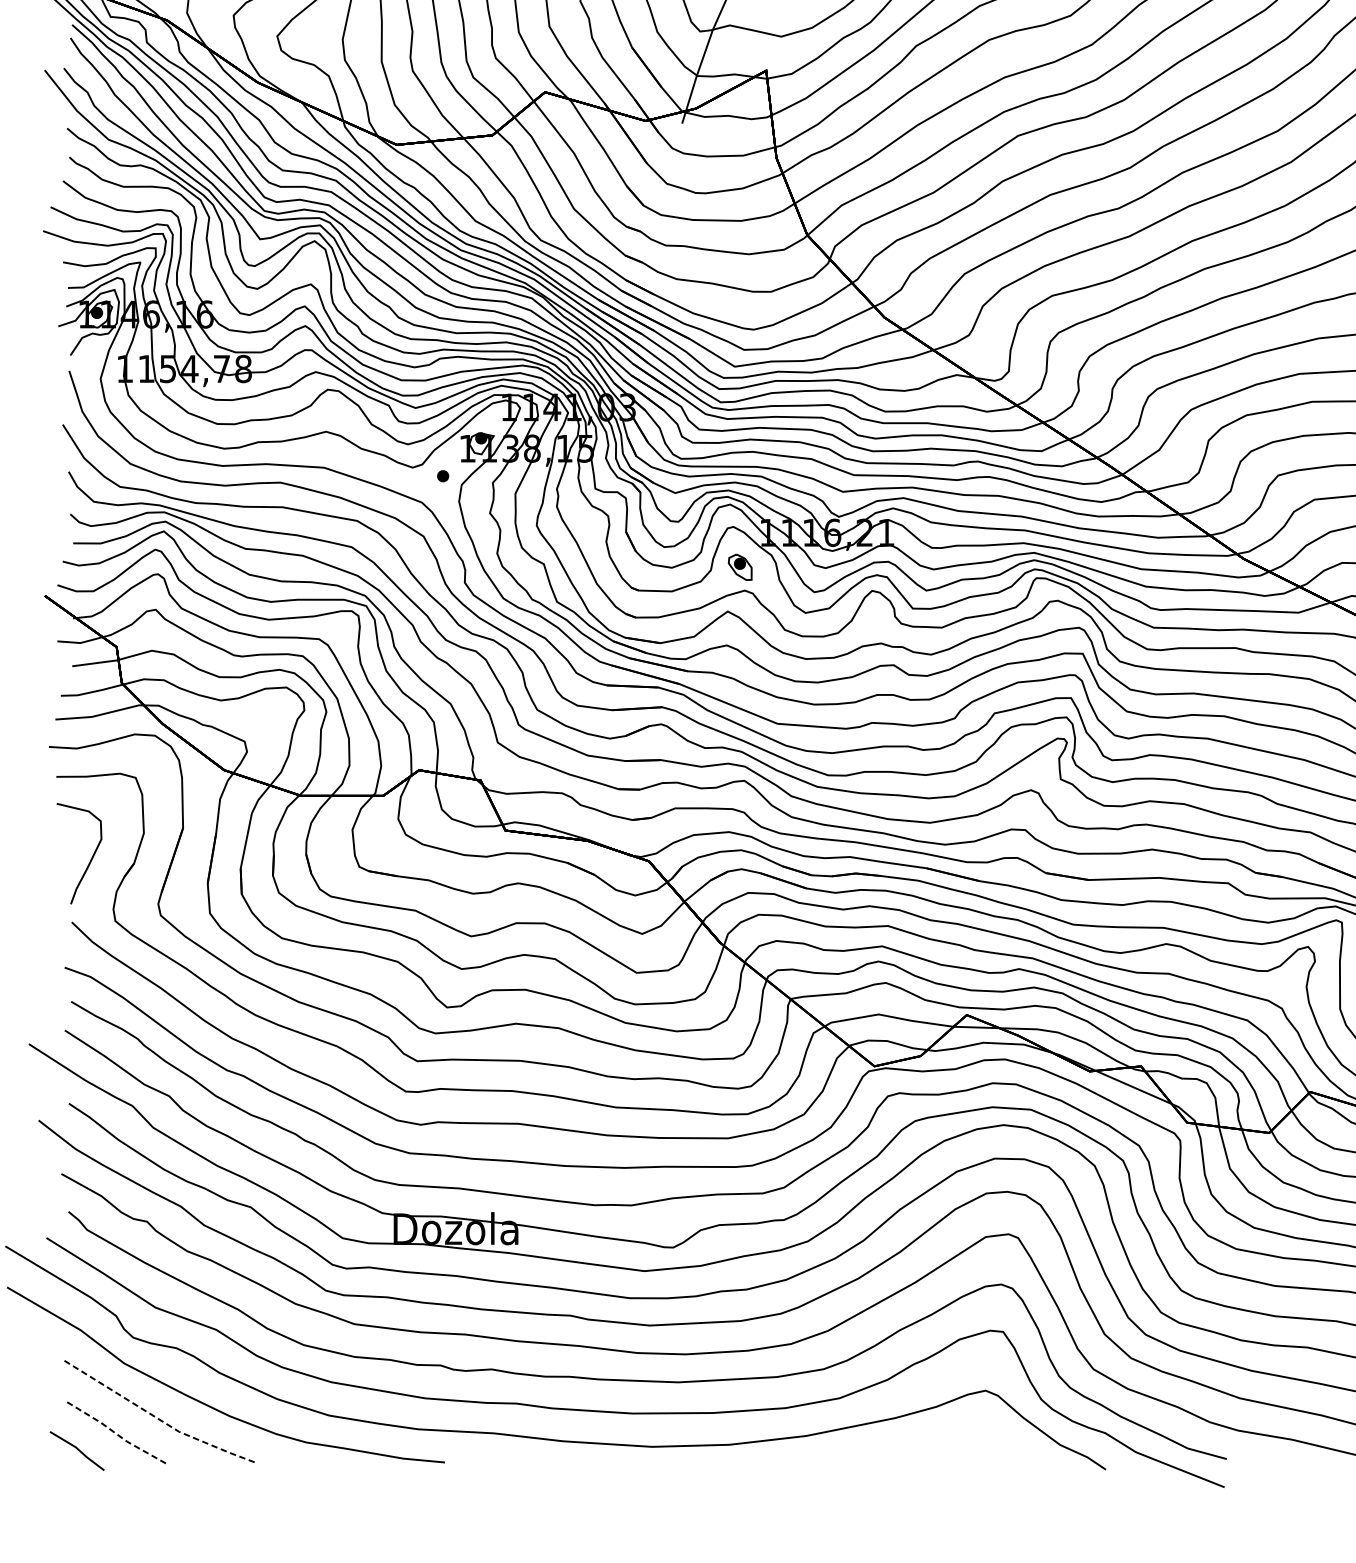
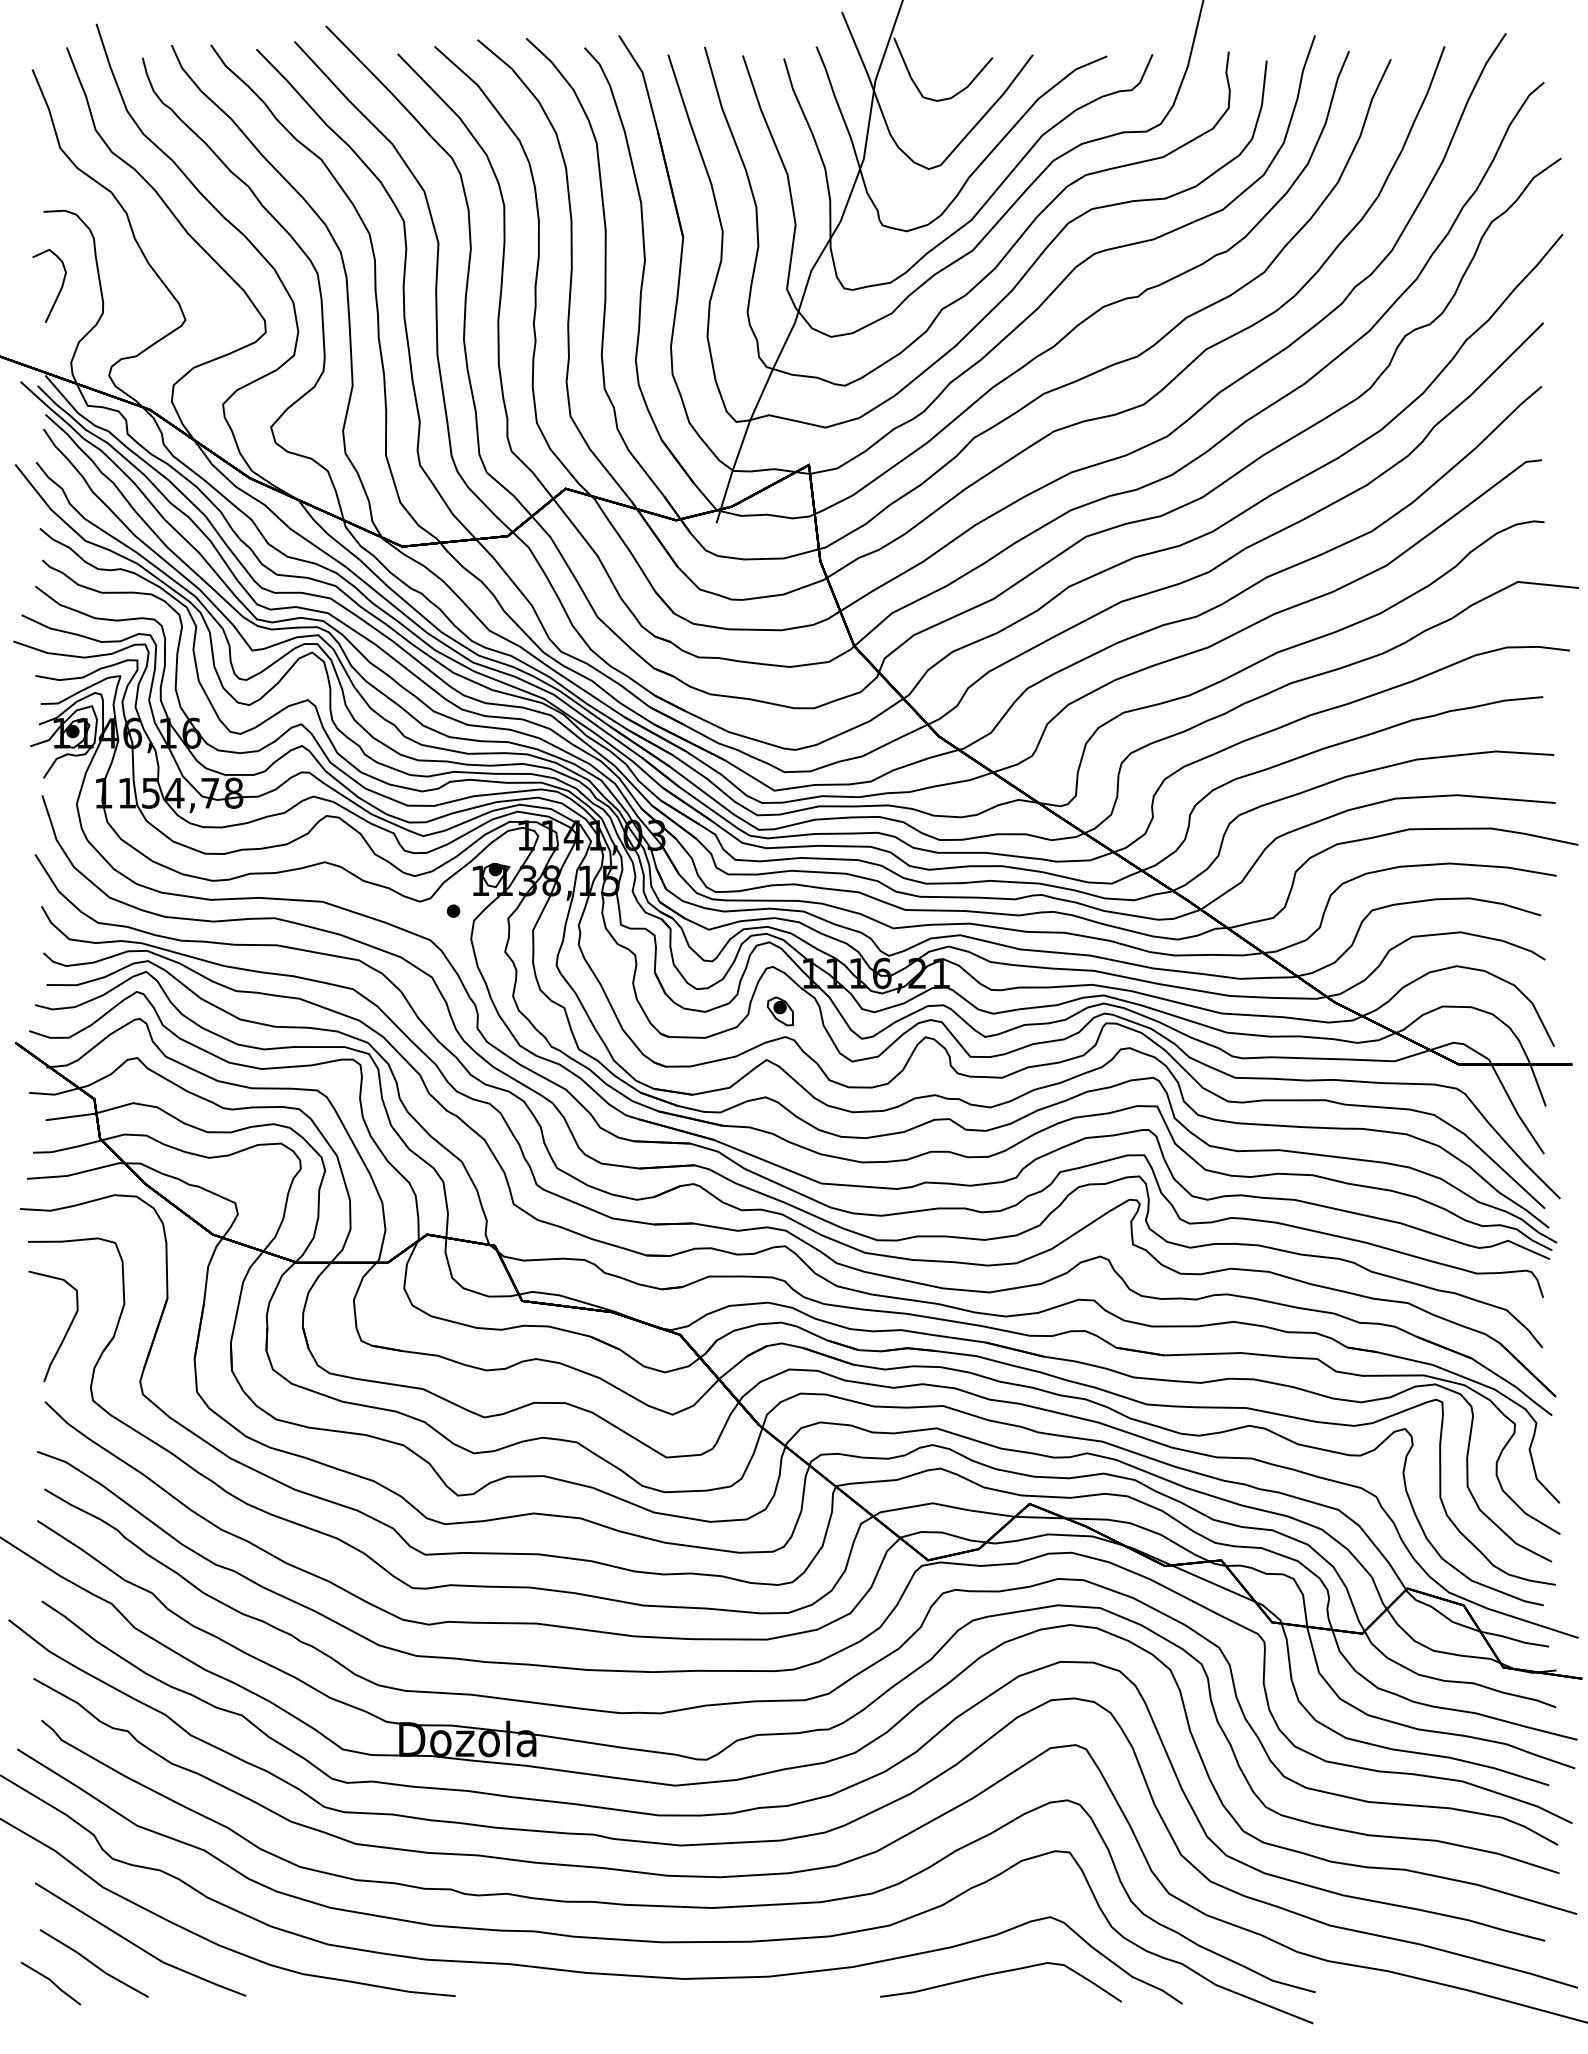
line: (155, 1417) -> (137, 1946), dashed -> solid
line: (115, 1433) -> (93, 1964), dashed -> solid
curve: (940, 1441) -> (1000, 1973), added

